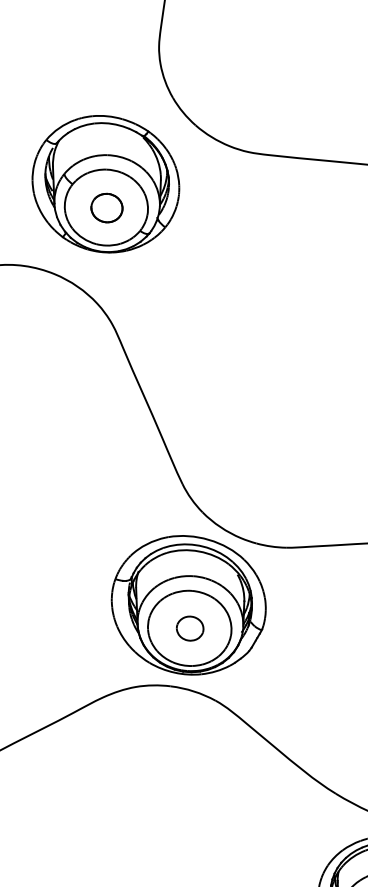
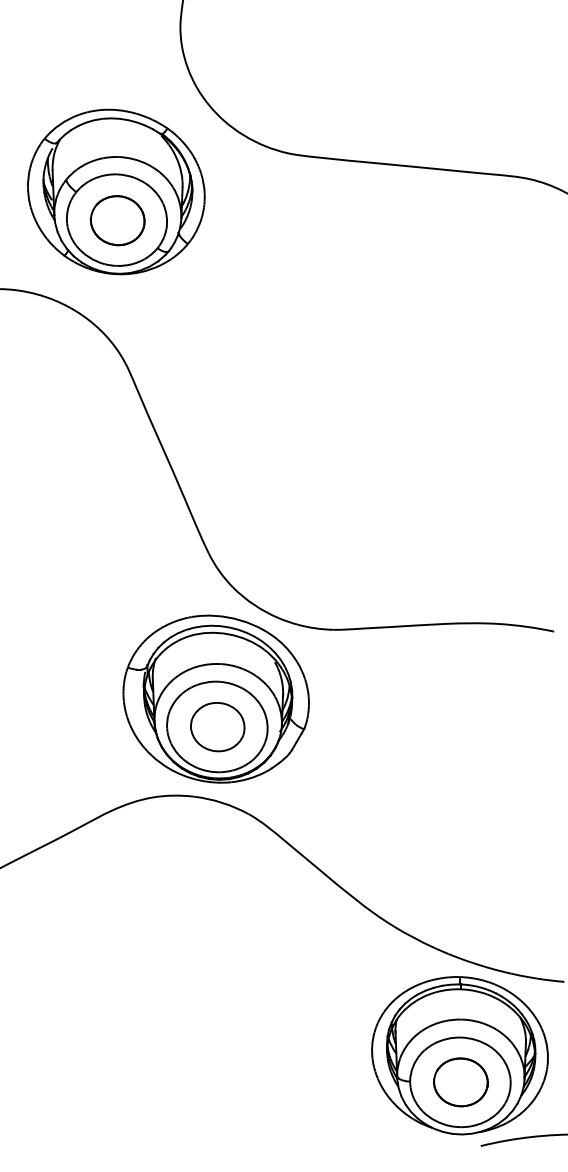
part: (106, 207) -> (117, 220), size x1.43
part: (189, 628) -> (217, 727), size x1.67

